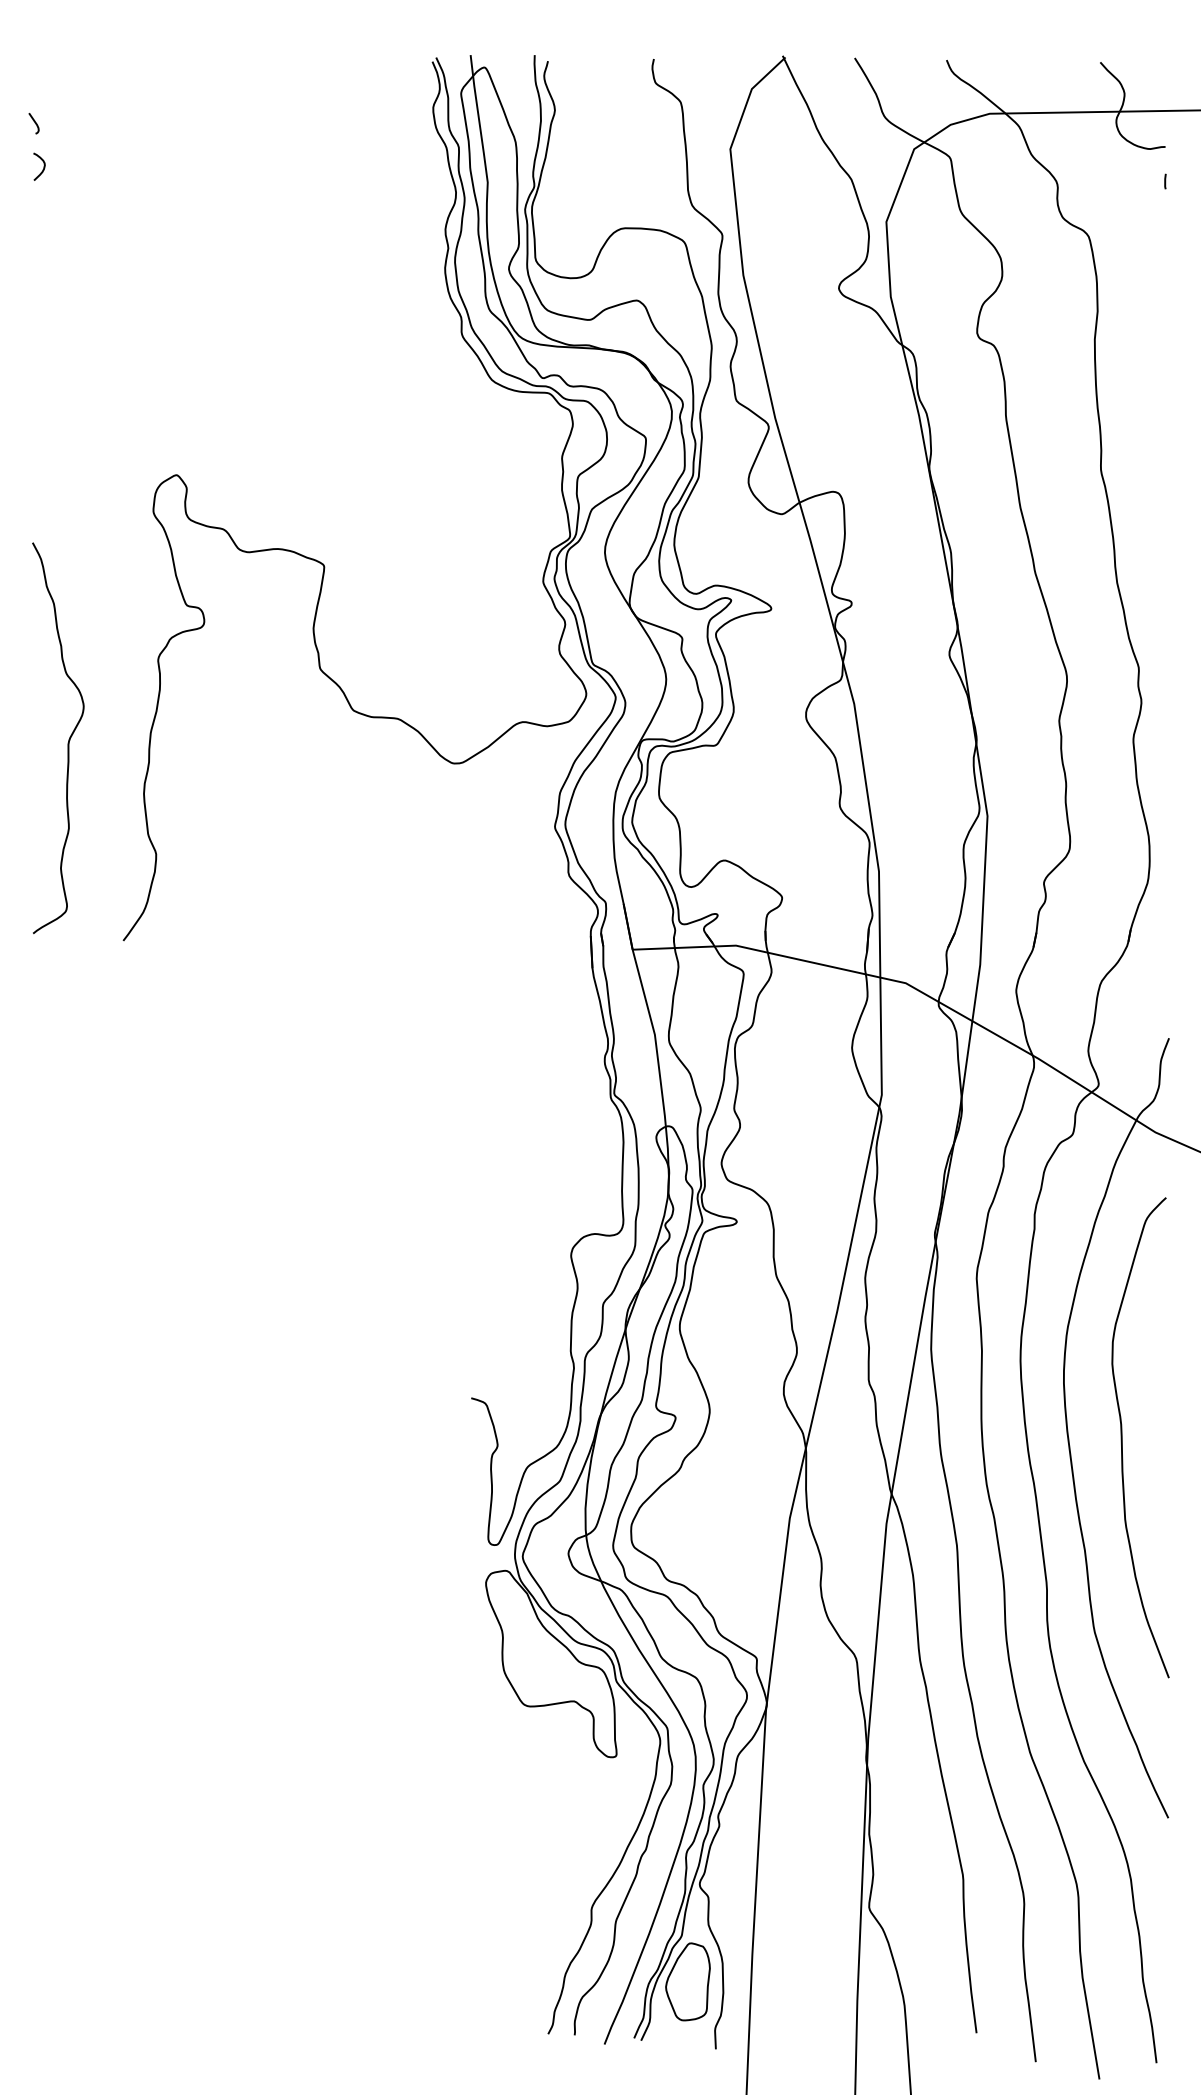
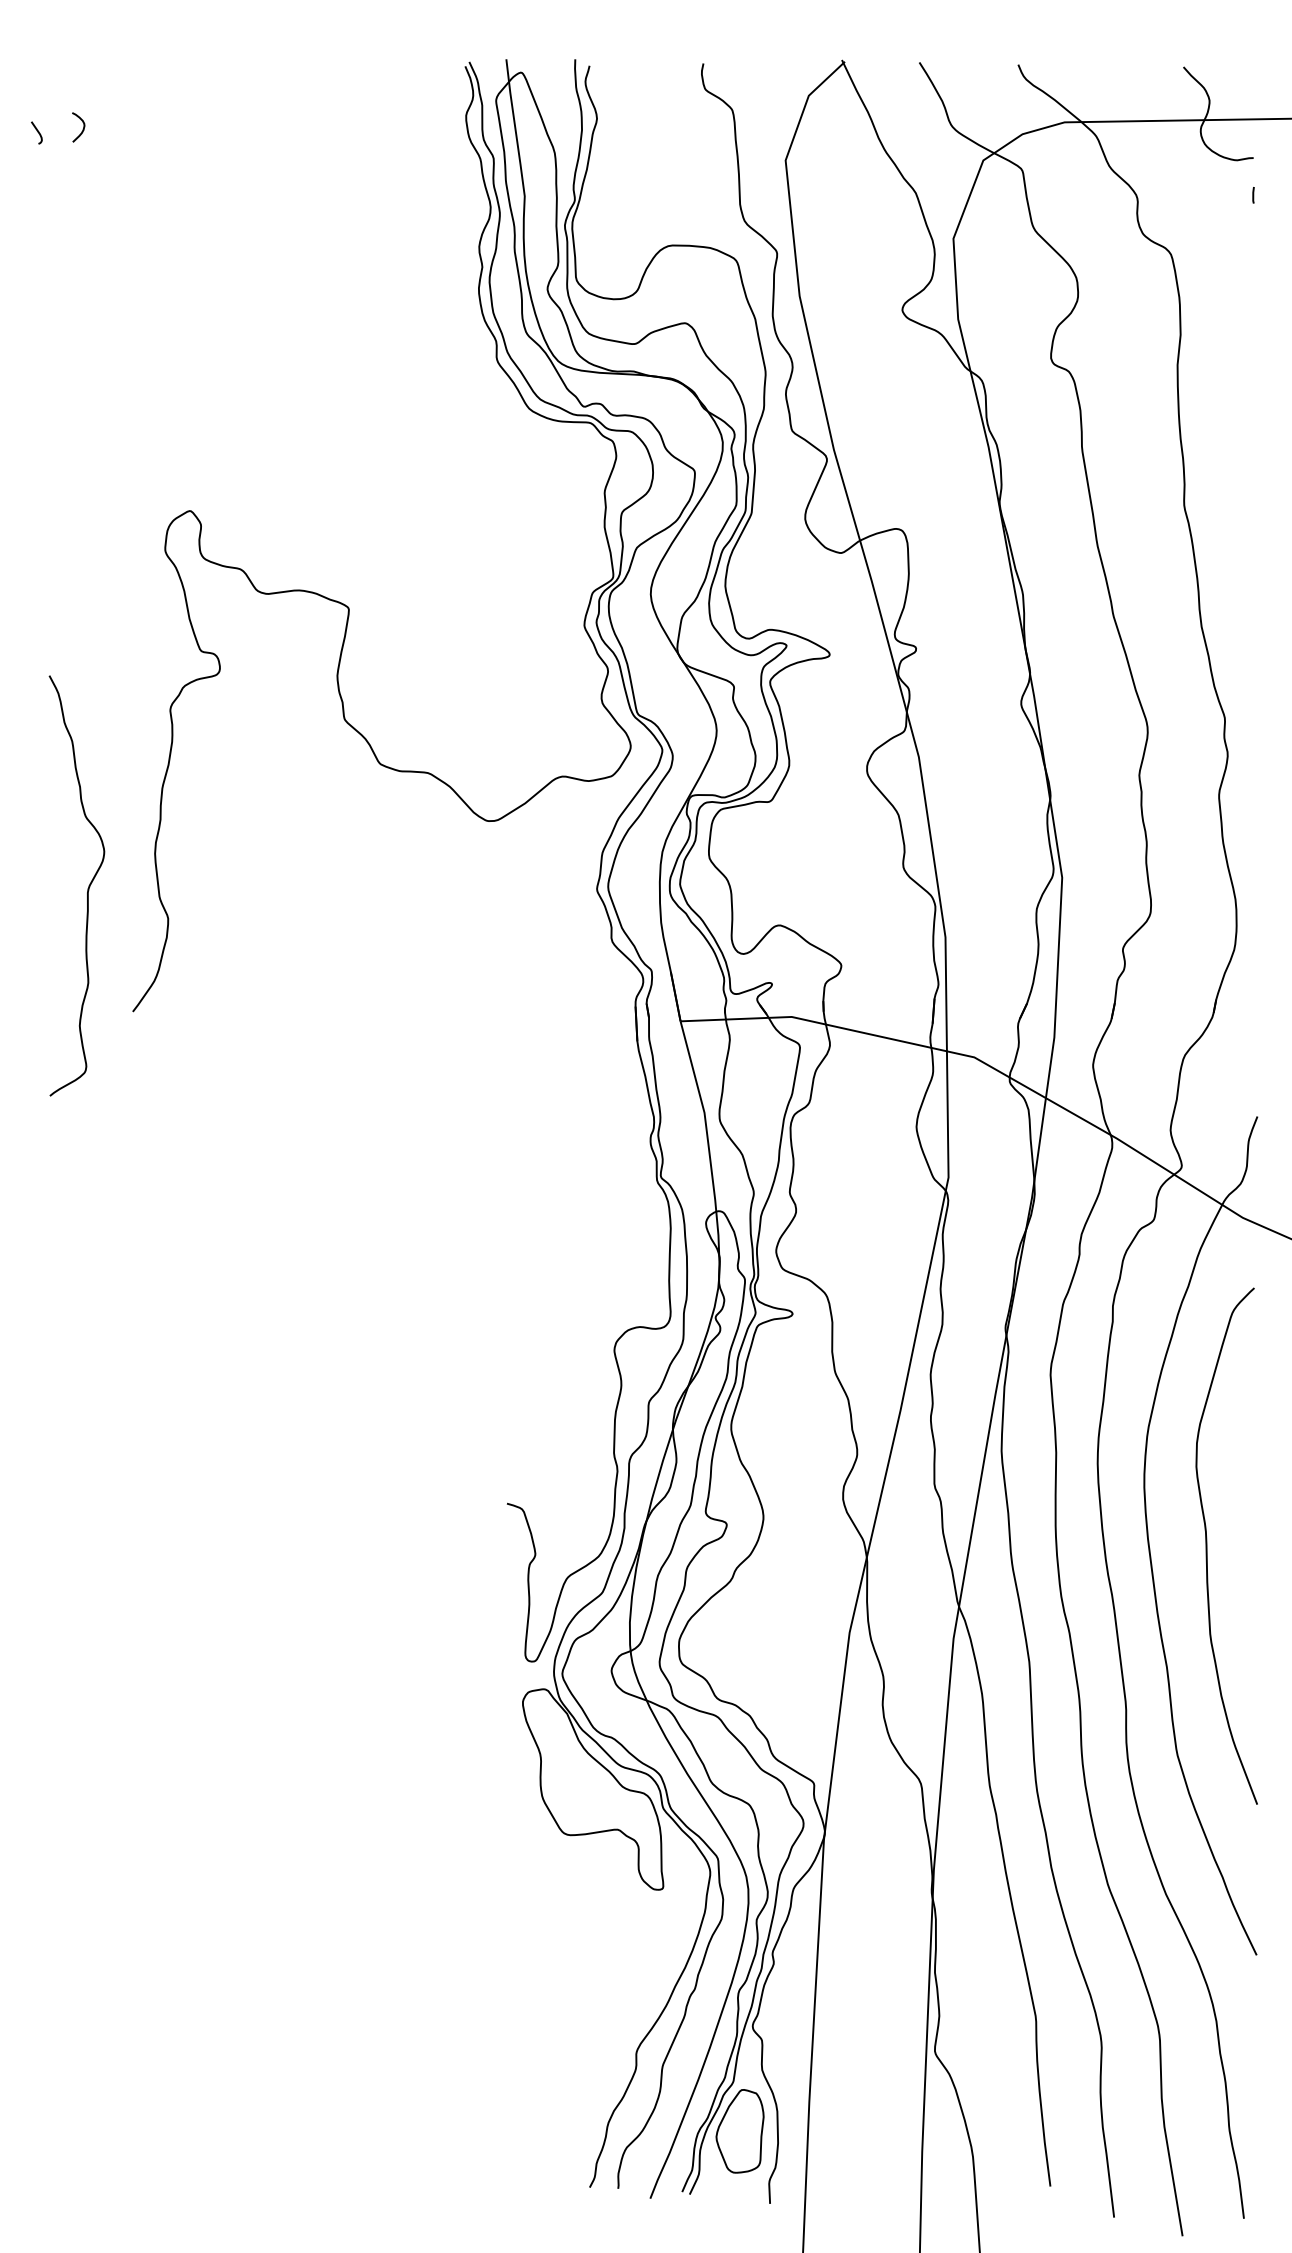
curve: (43, 168) -> (82, 129), moved
curve: (68, 740) -> (87, 888), moved

